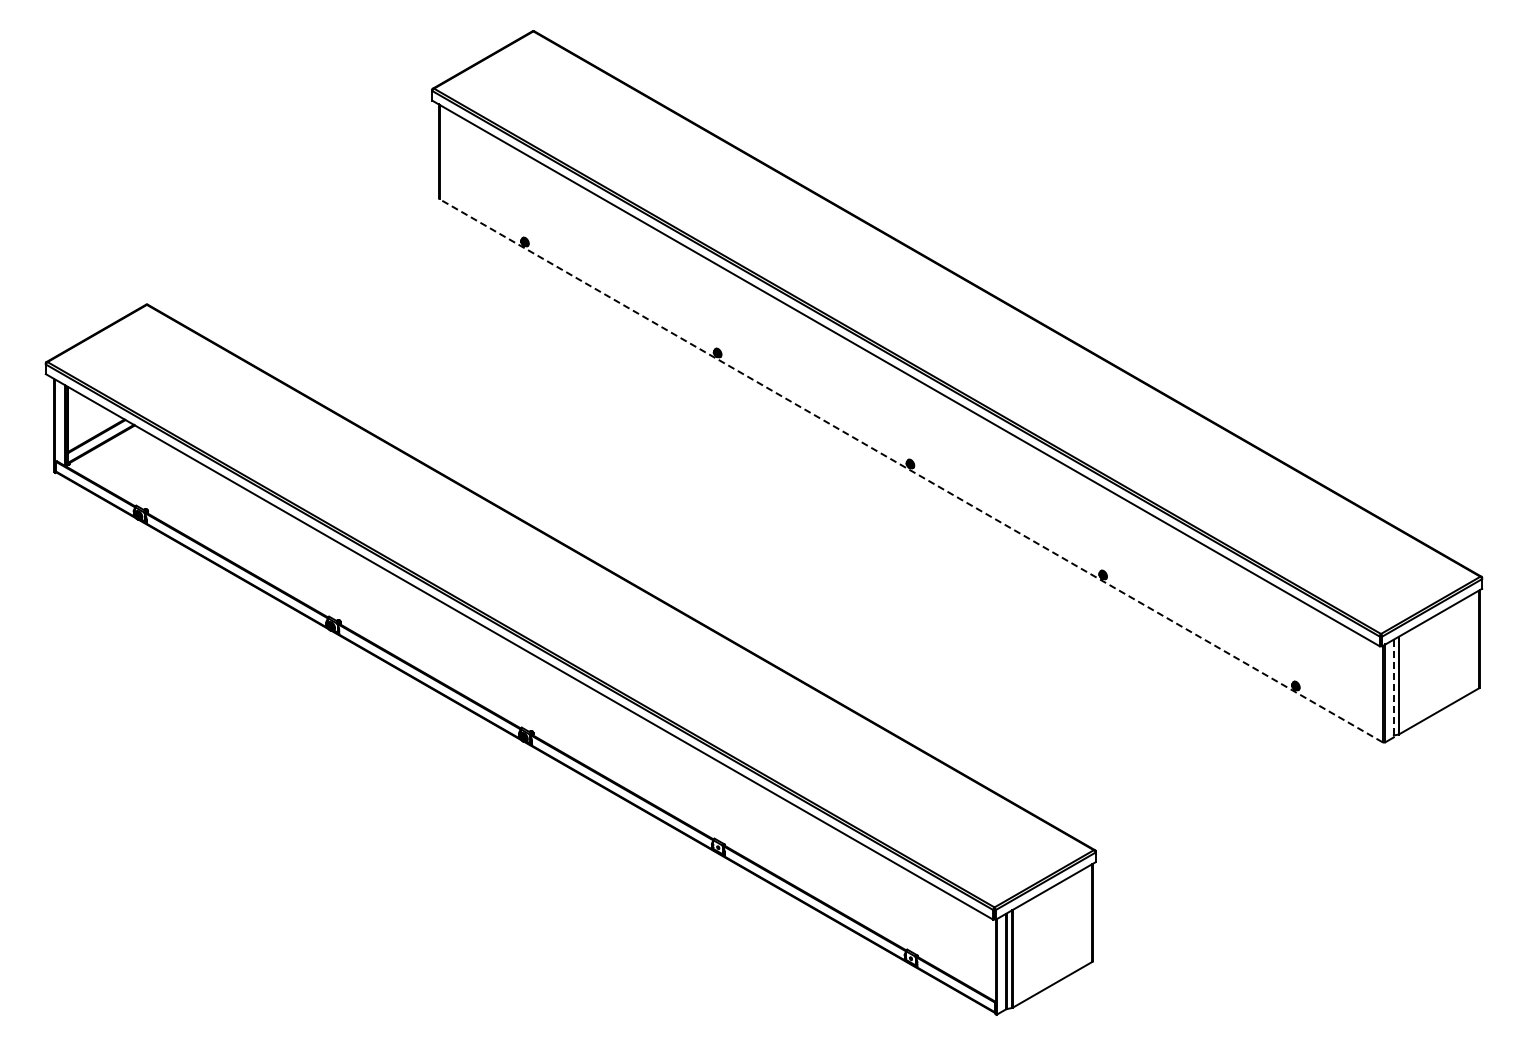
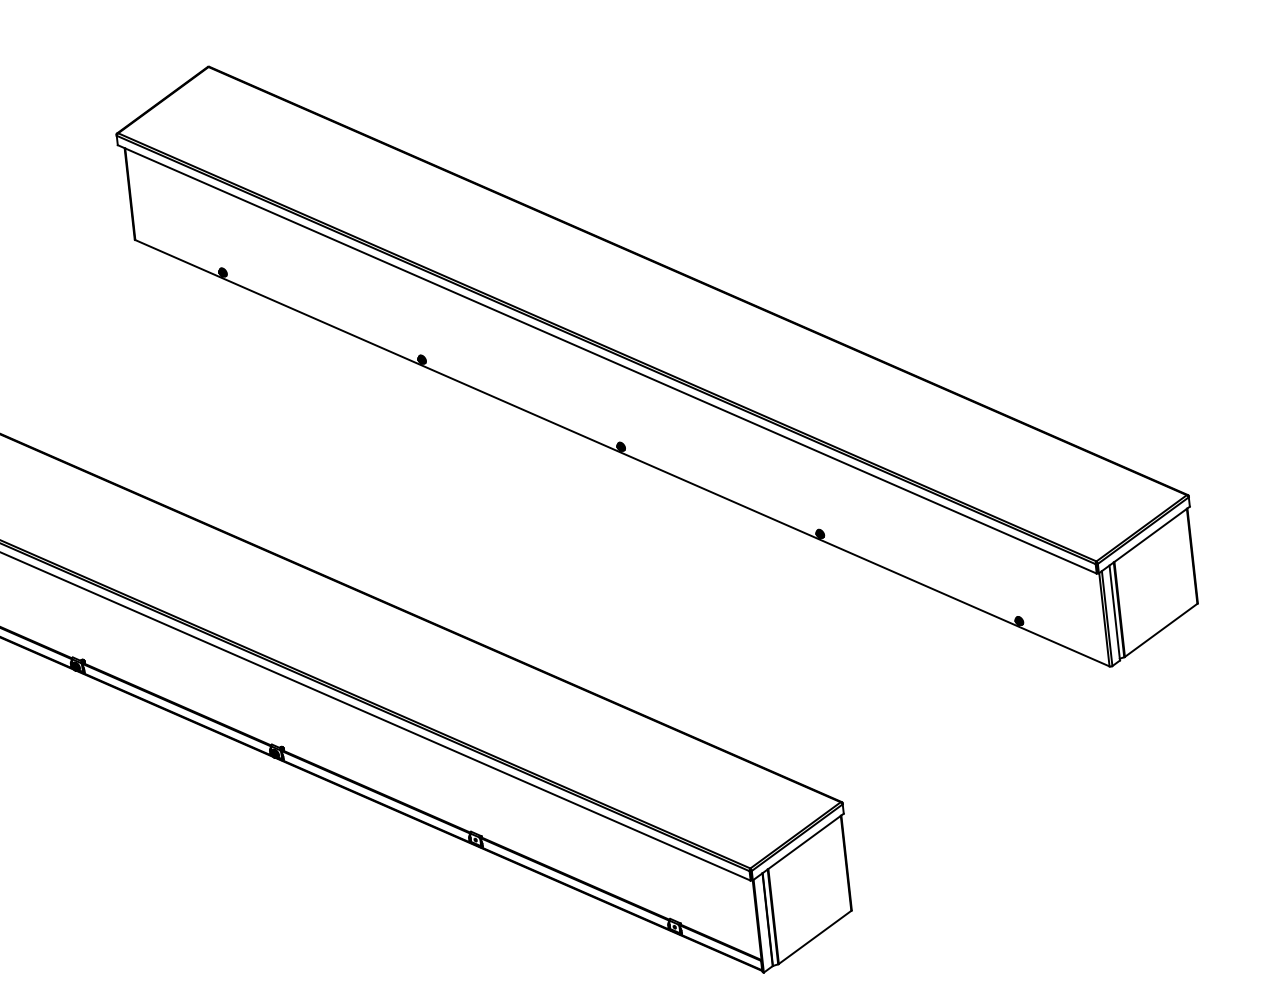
line: (910, 470) -> (621, 453), dashed -> solid
line: (1393, 688) -> (1114, 613), dashed -> solid

